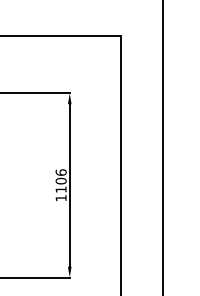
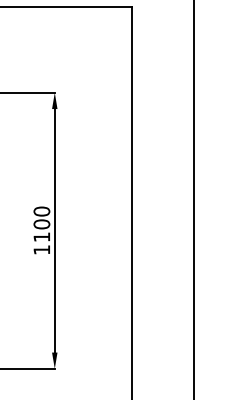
text: (60, 172) -> (40, 211), 1106 -> 1100

